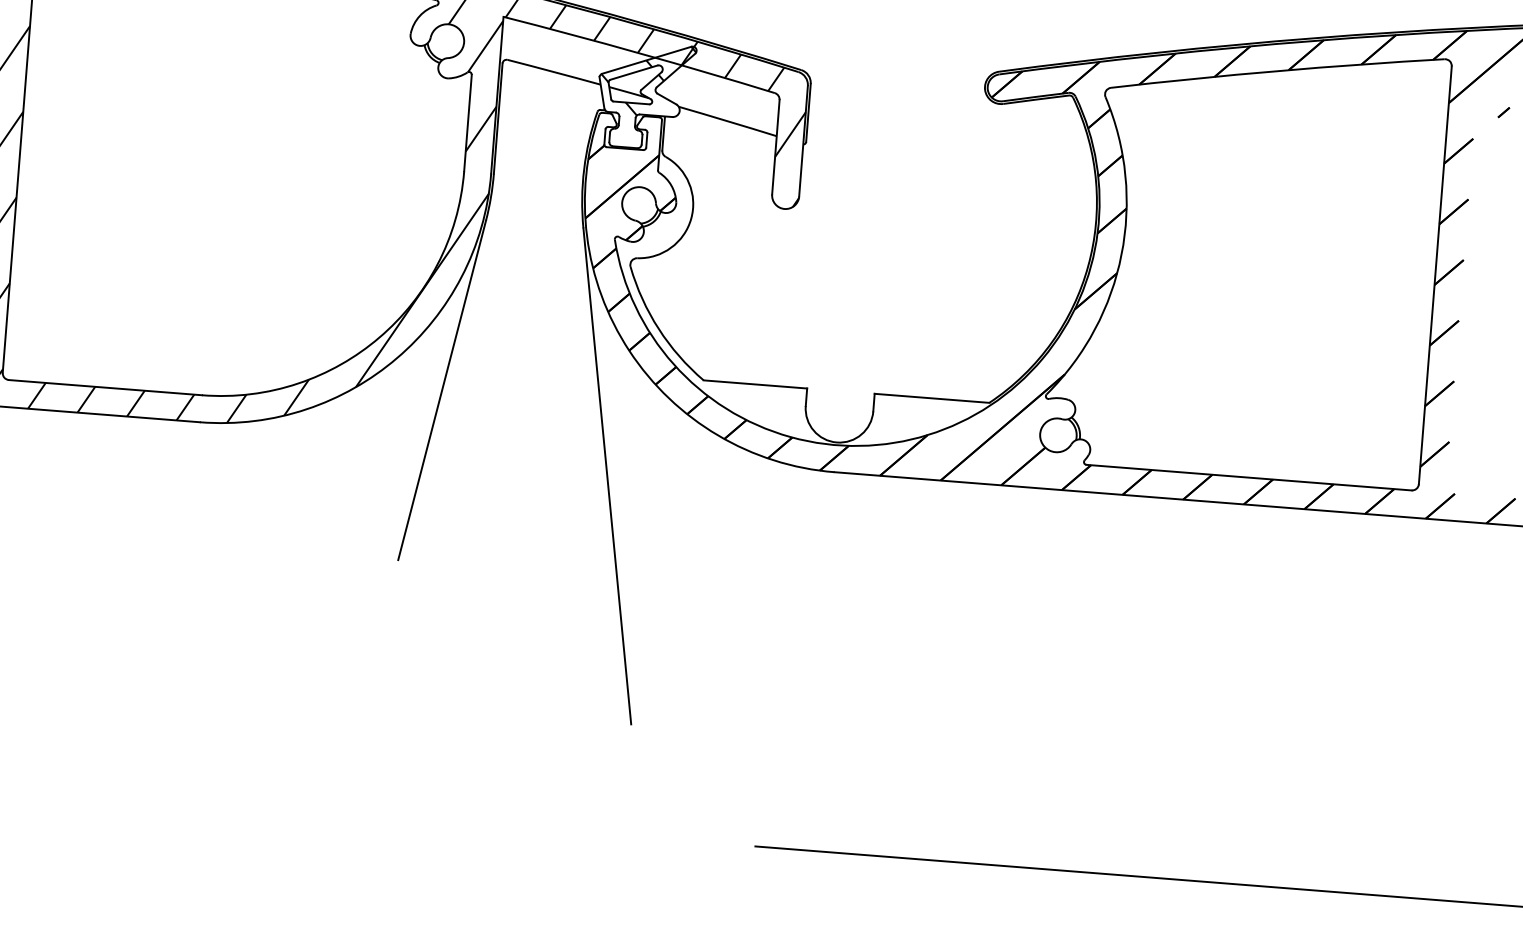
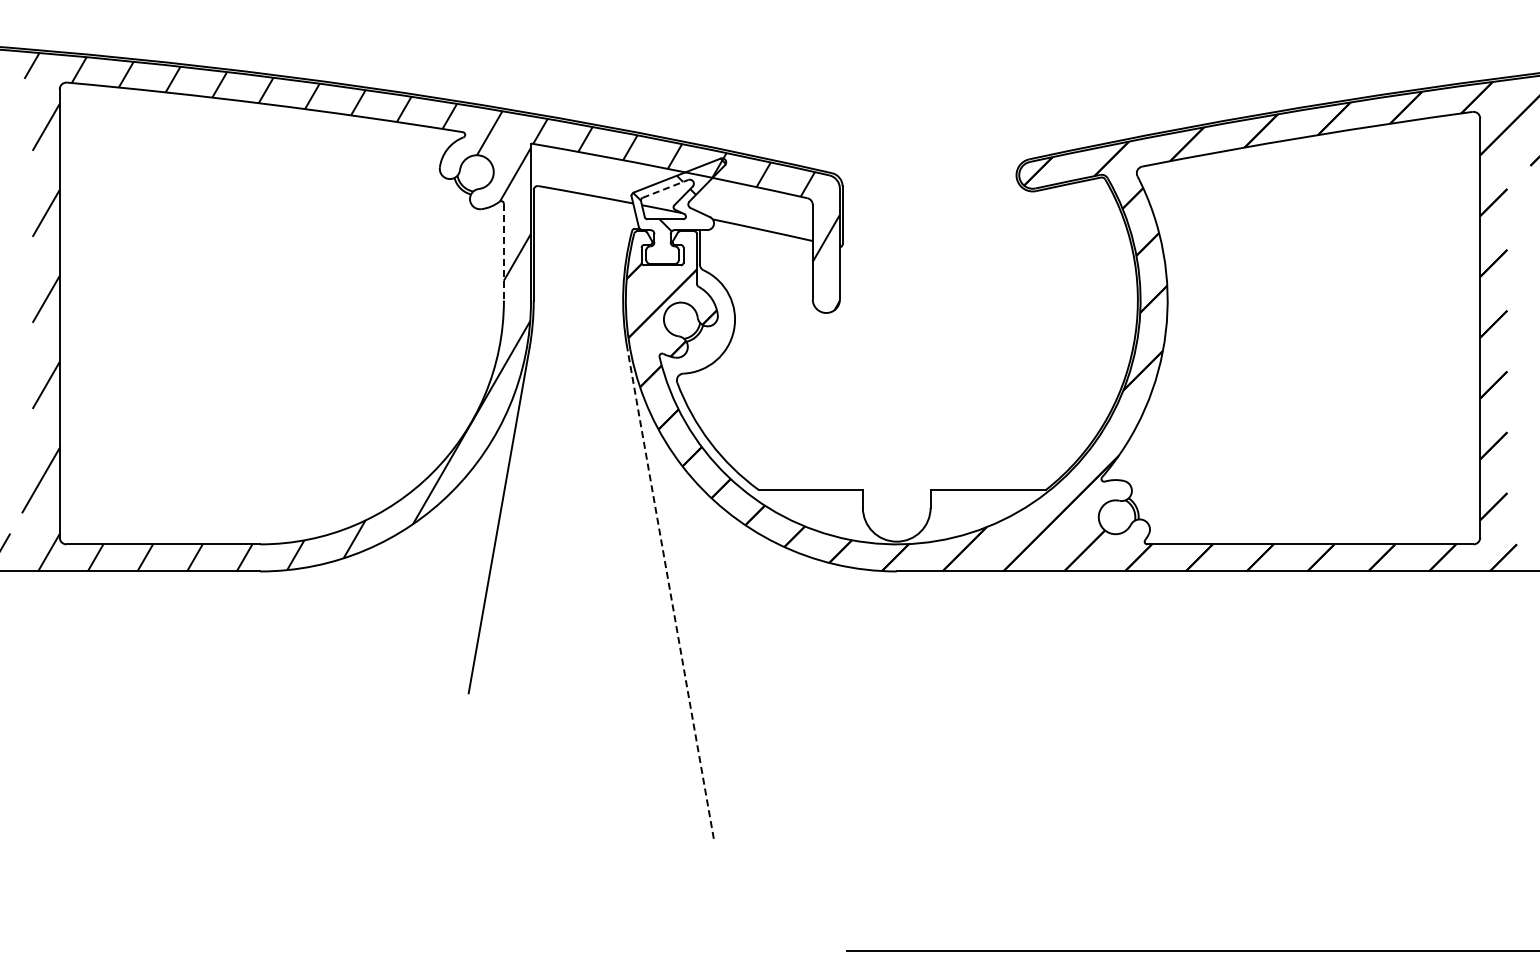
line: (634, 72) -> (665, 188), solid -> dashed
line: (467, 123) -> (503, 252), solid -> dashed
line: (607, 475) -> (670, 592), solid -> dashed

